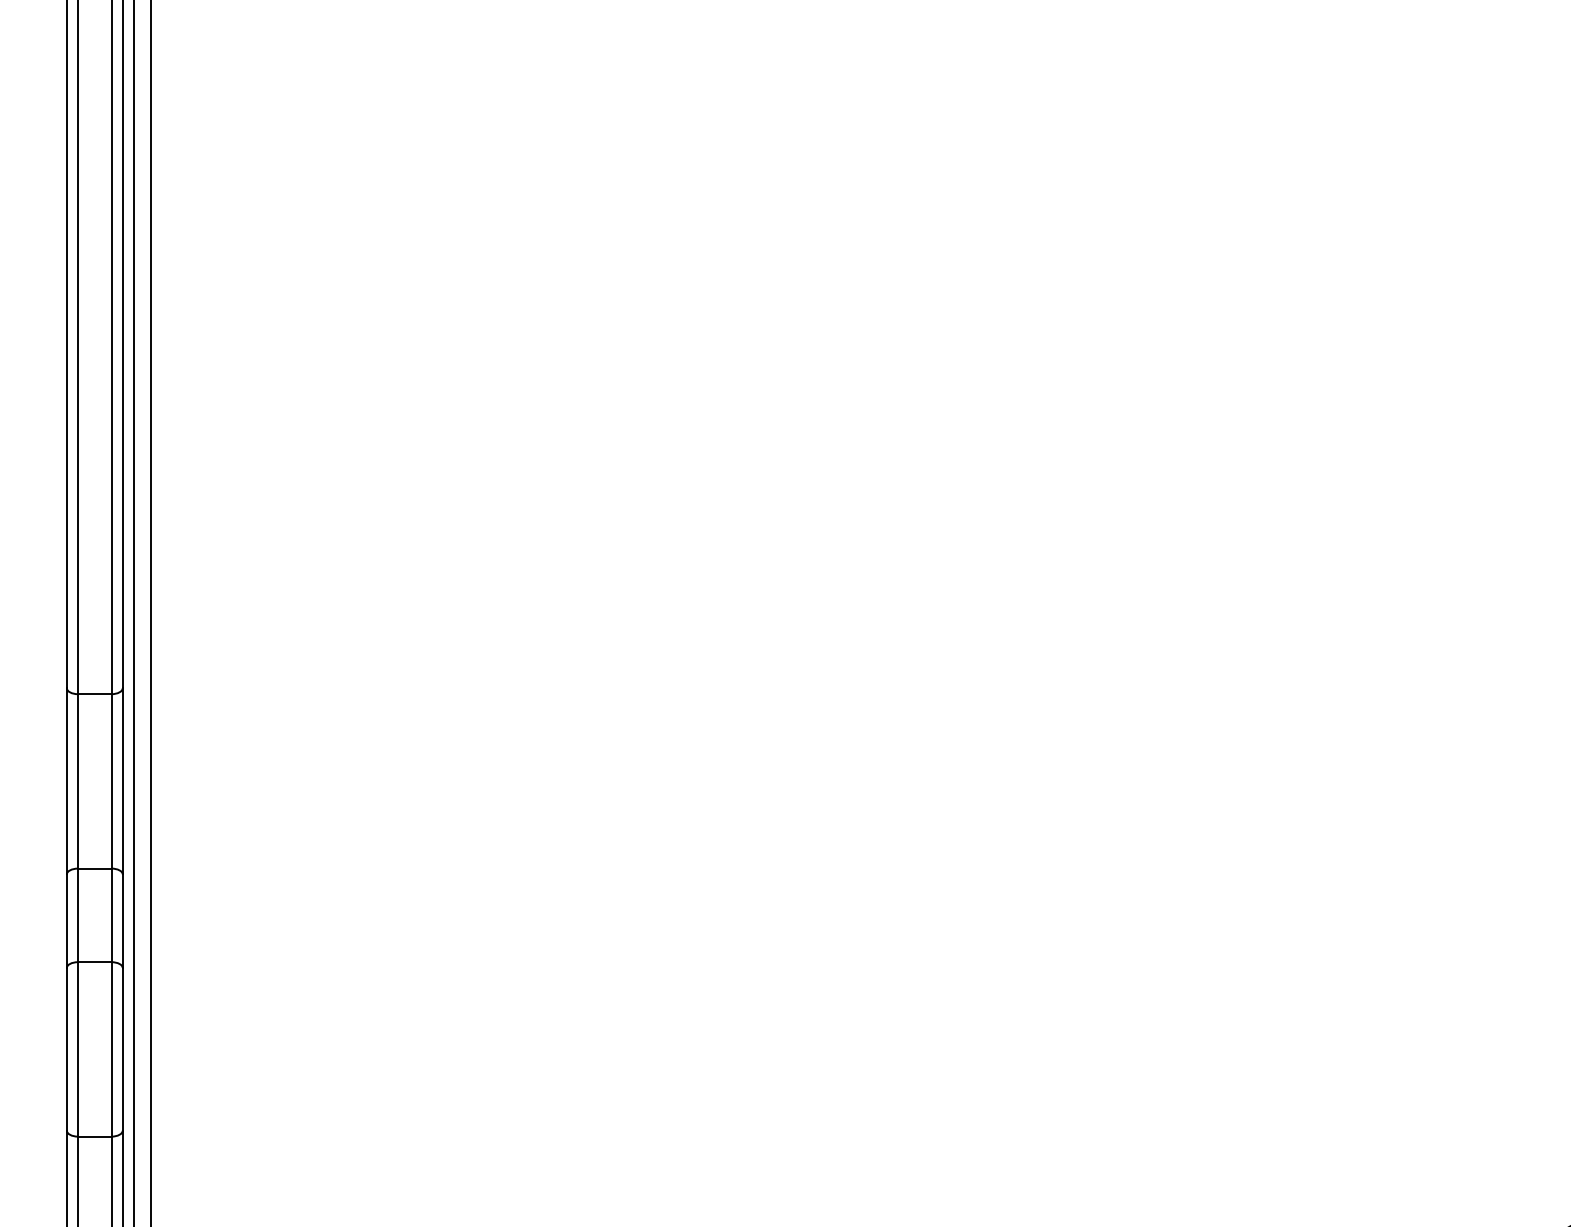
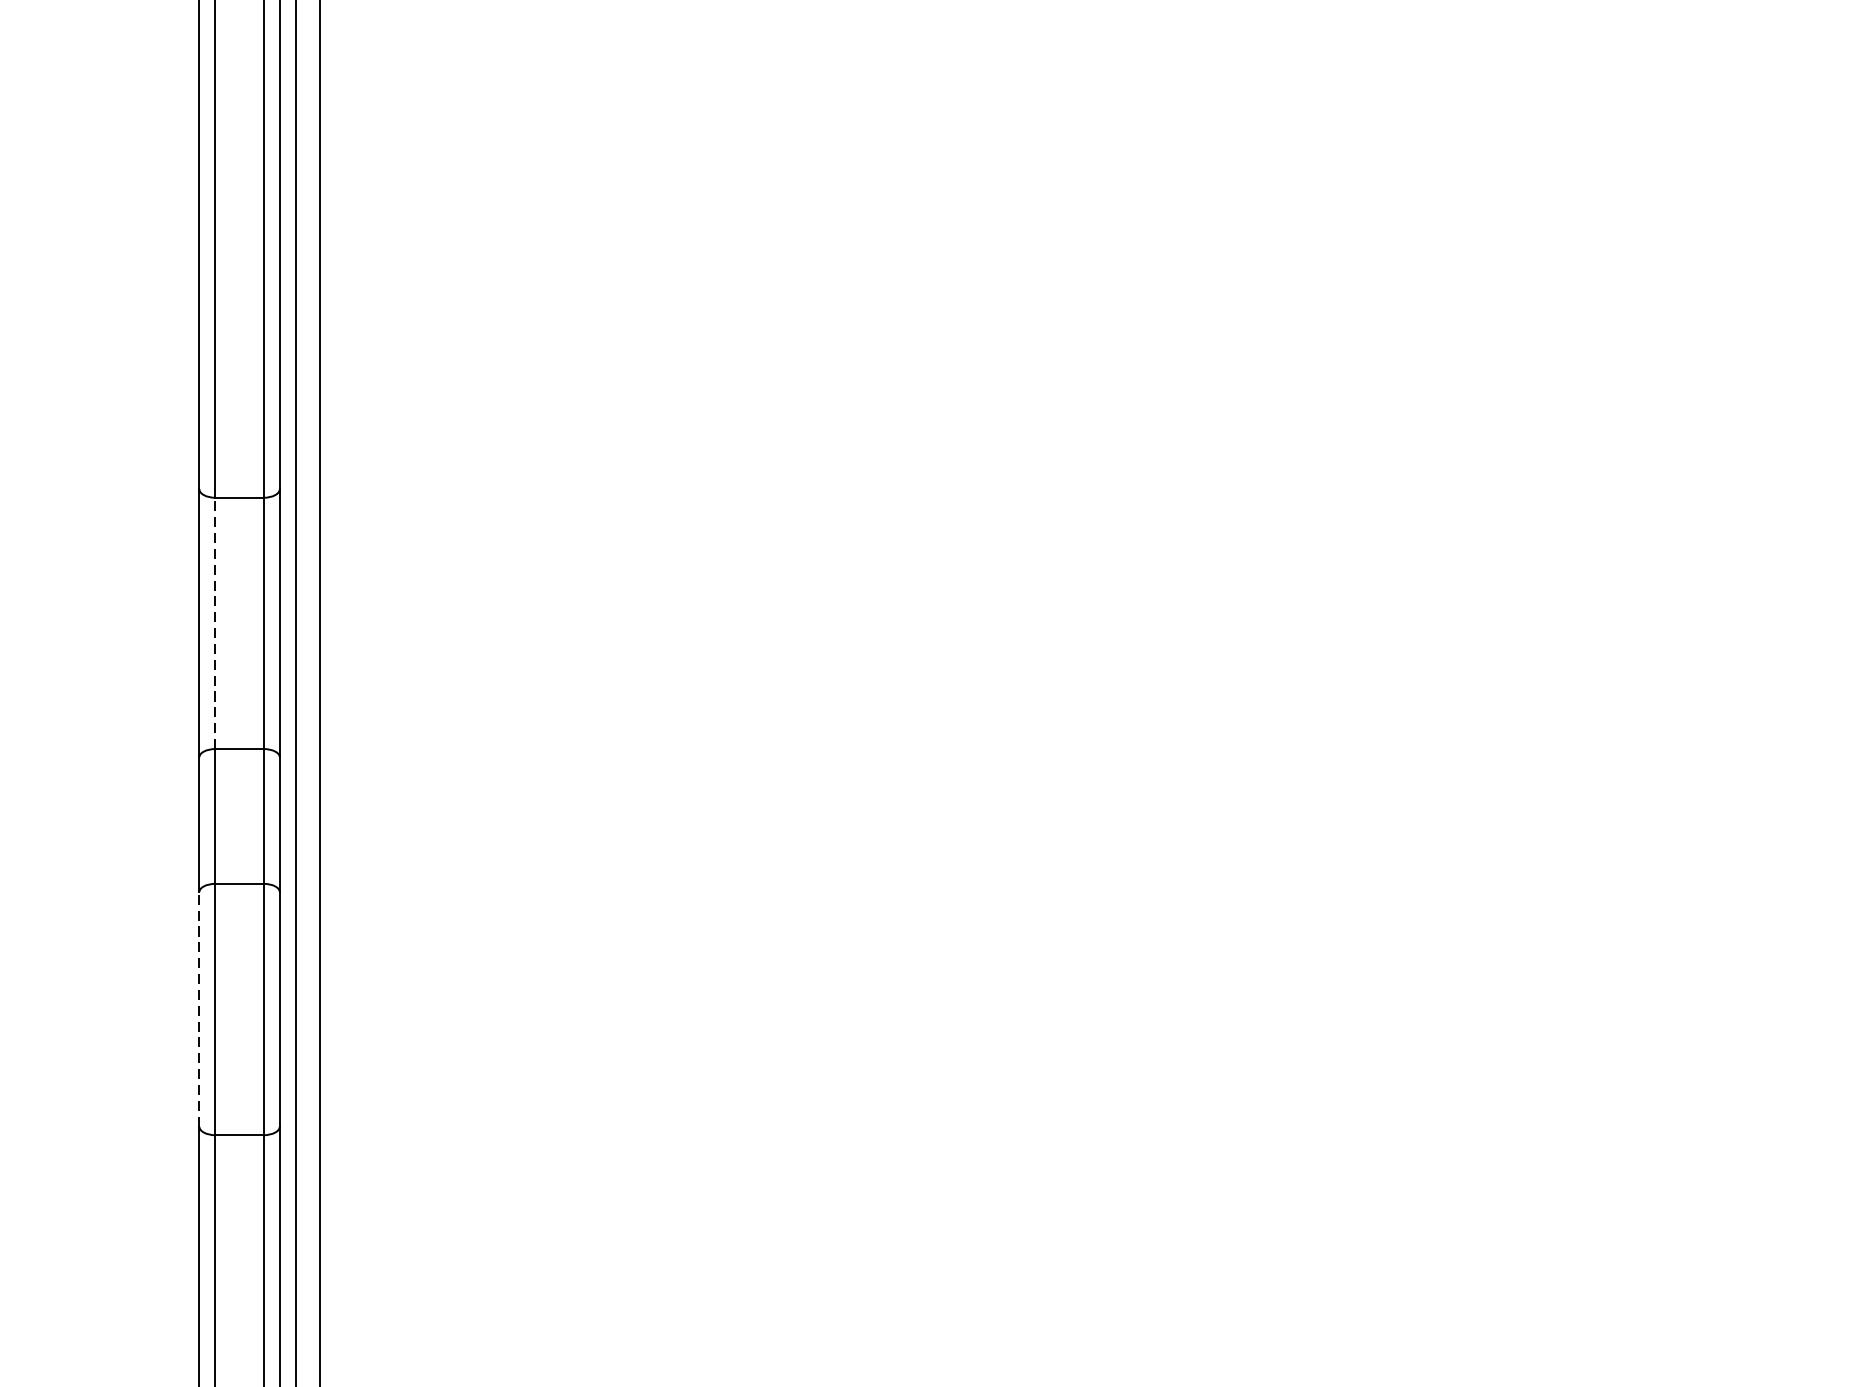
line: (78, 780) -> (216, 622), solid -> dashed
line: (66, 1048) -> (198, 1008), solid -> dashed

